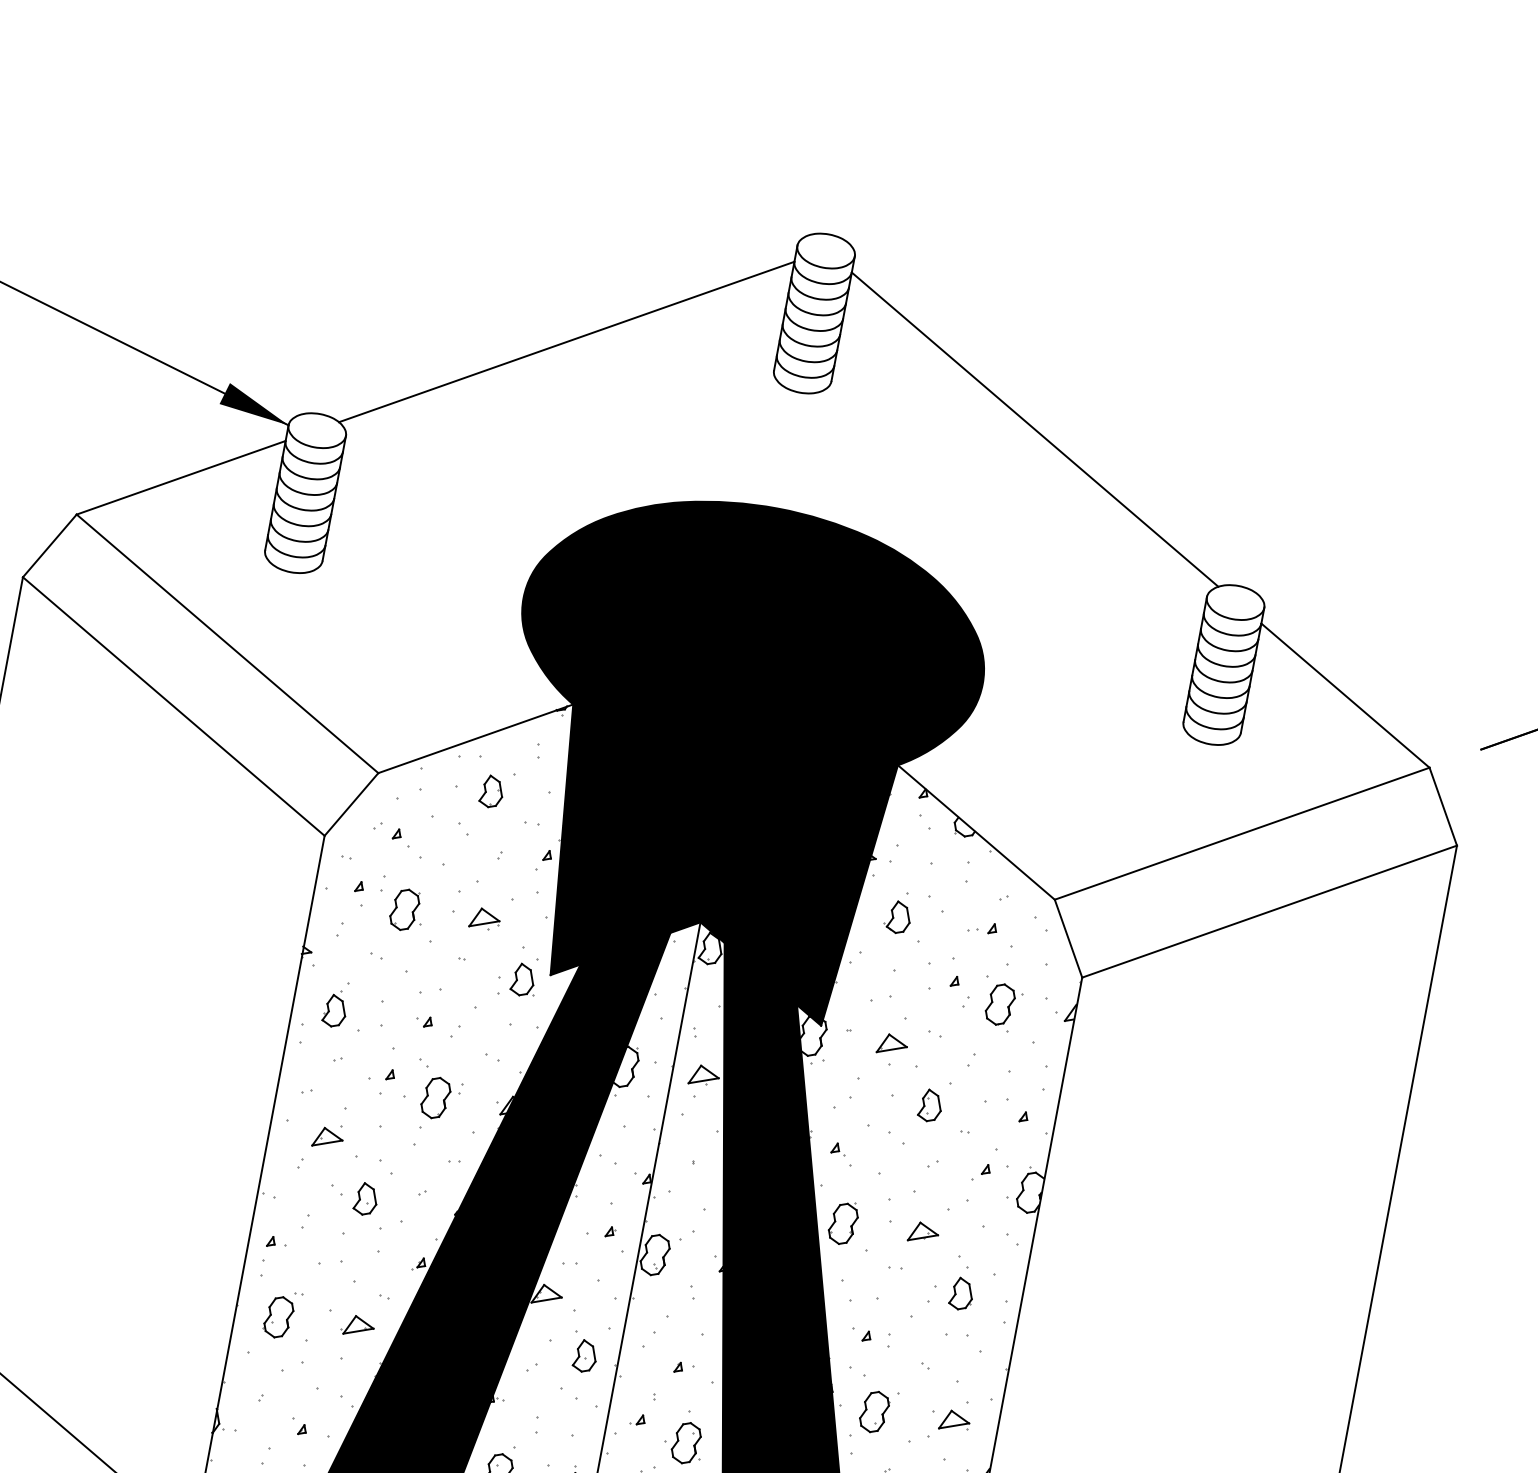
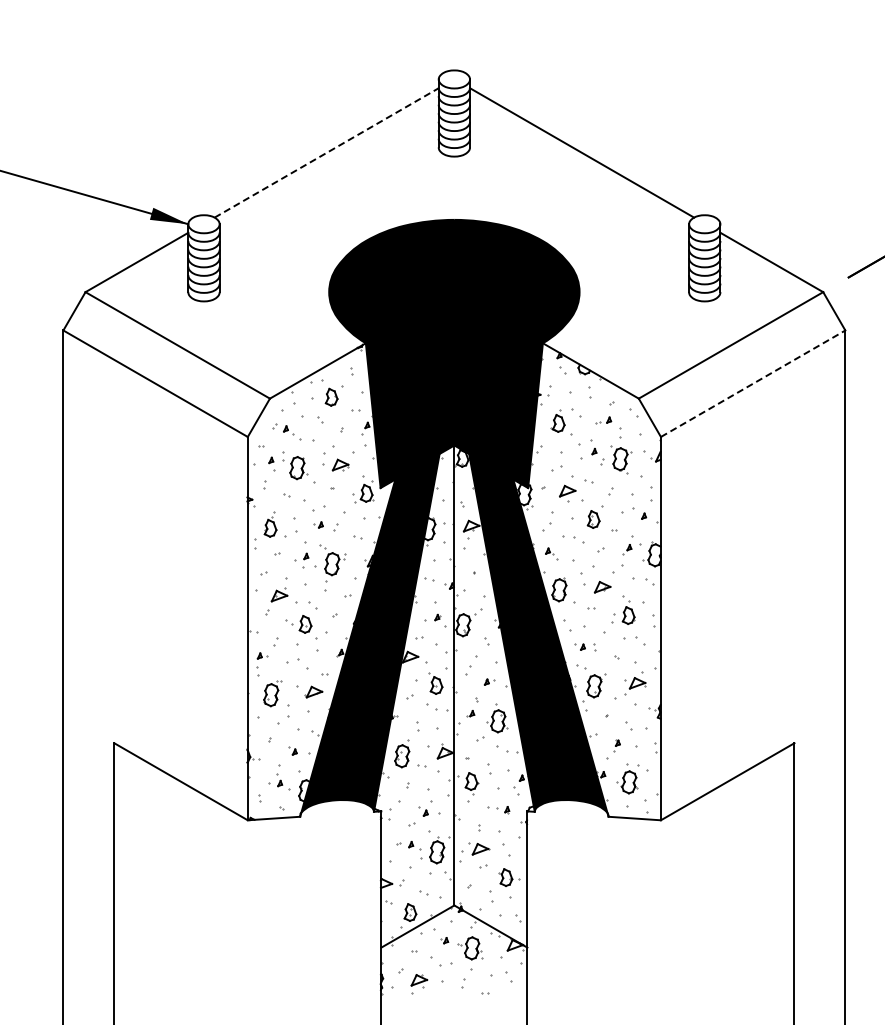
line: (568, 341) -> (327, 152), solid -> dashed
line: (1270, 911) -> (753, 383), solid -> dashed

